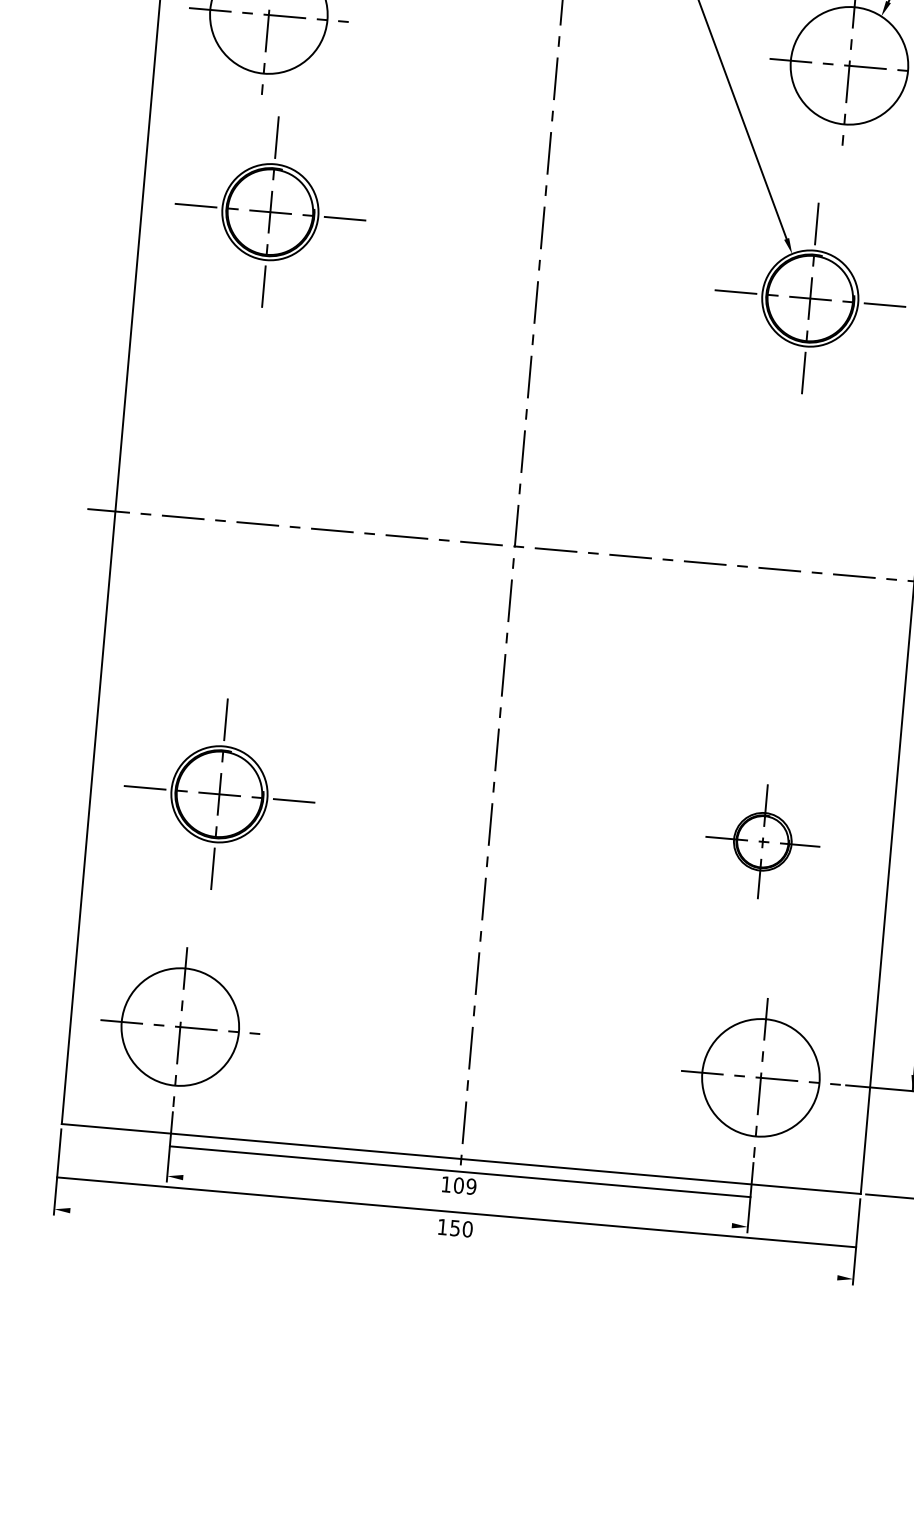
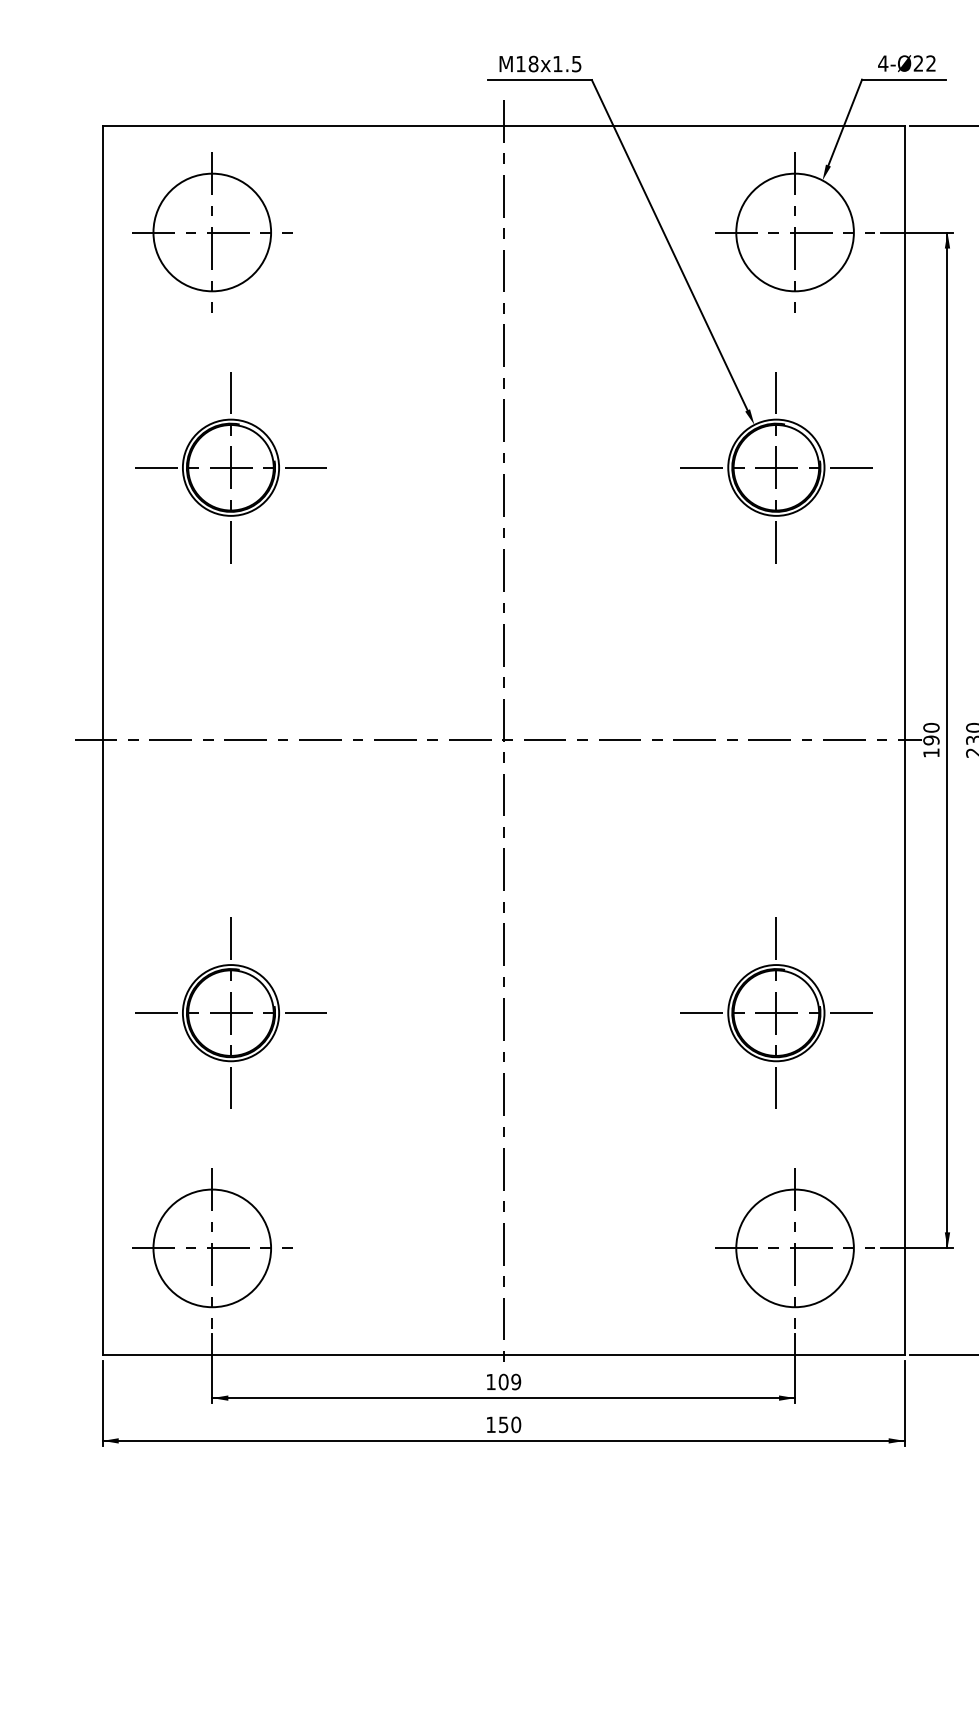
part: (269, 211) -> (230, 467), moved
part: (762, 841) -> (776, 1012), size x1.67
line: (459, 1172) -> (503, 1398), moved
line: (456, 1211) -> (503, 1440), moved

